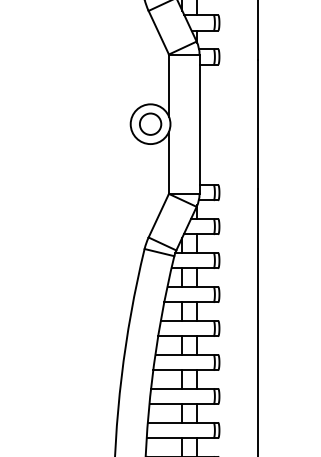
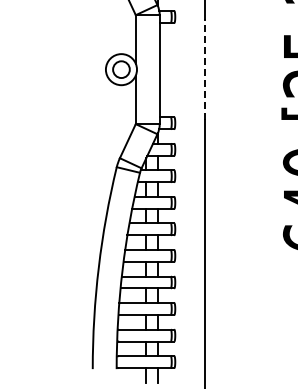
line: (258, 124) -> (205, 69), solid -> dashed

